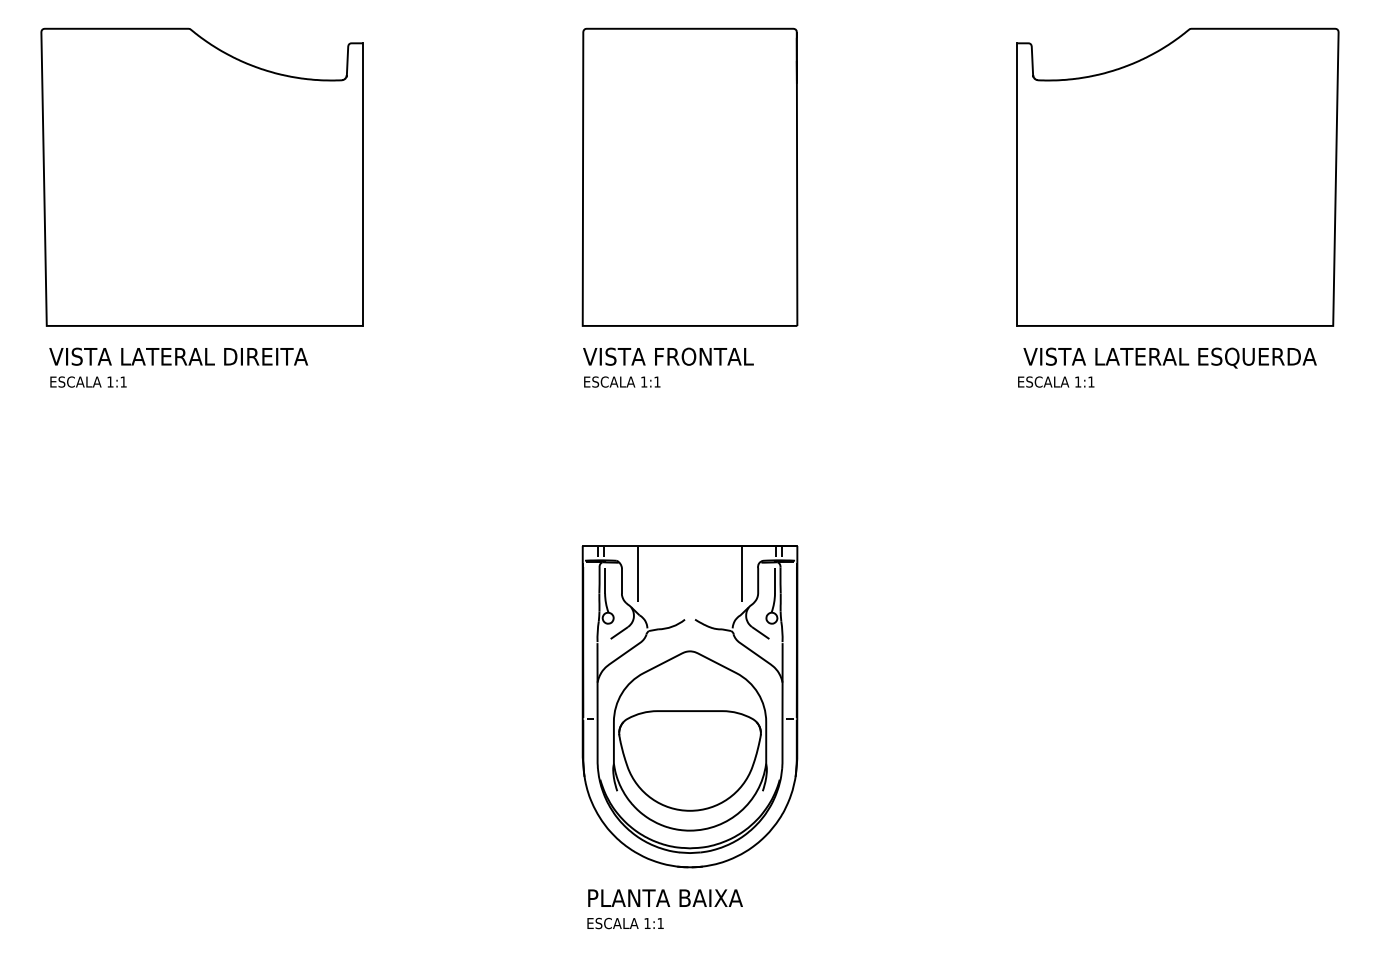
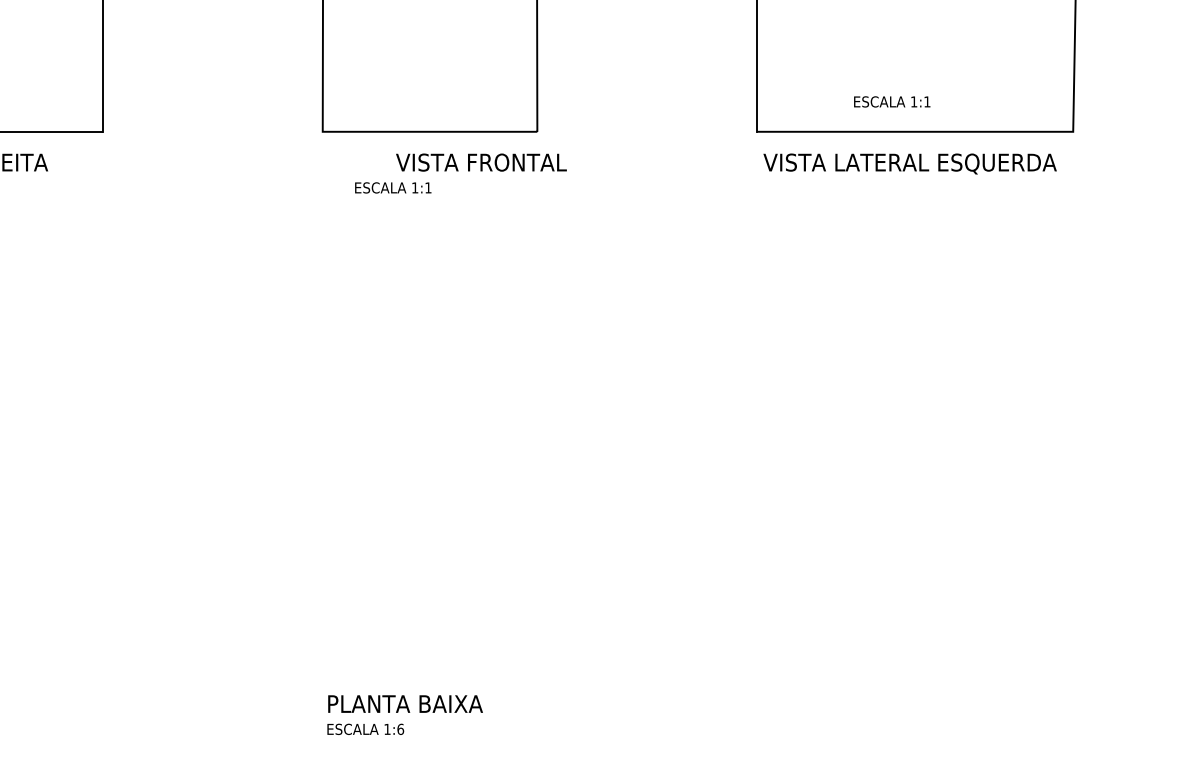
text: (668, 356) -> (481, 162), moved
text: (622, 381) -> (393, 187), moved
text: (1056, 381) -> (892, 101), moved
part: (689, 706) -> (429, 512), removed
text: (660, 923) -> (400, 729), 1:1 -> 1:6

